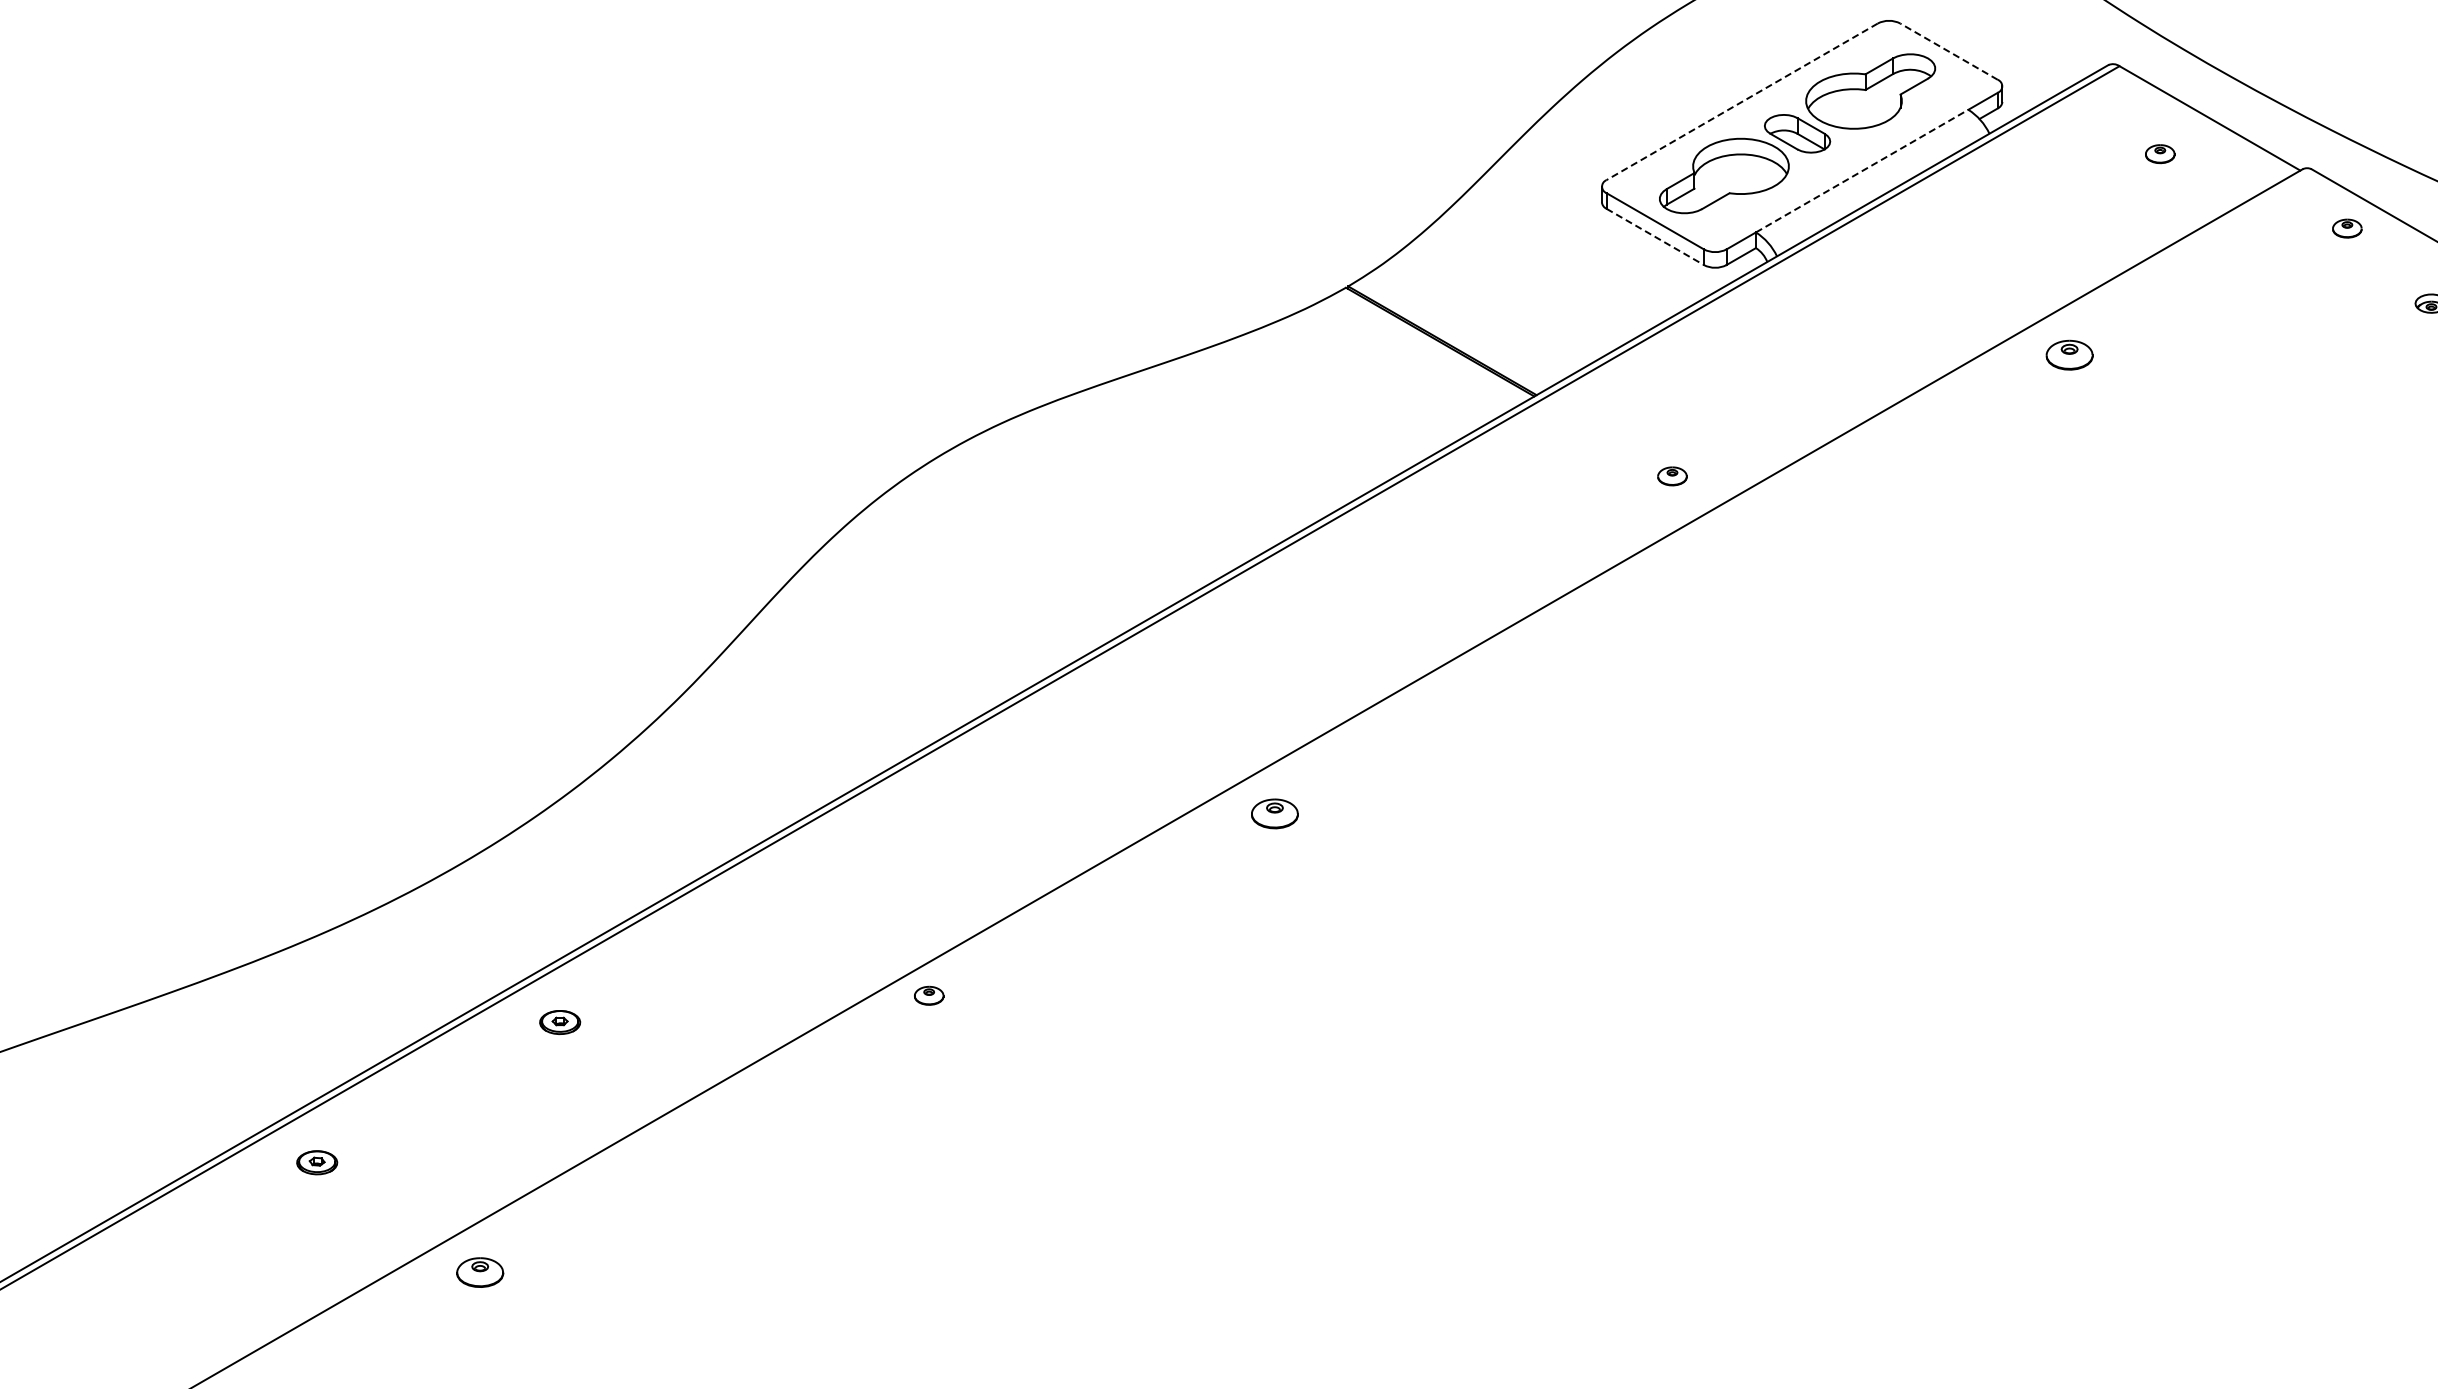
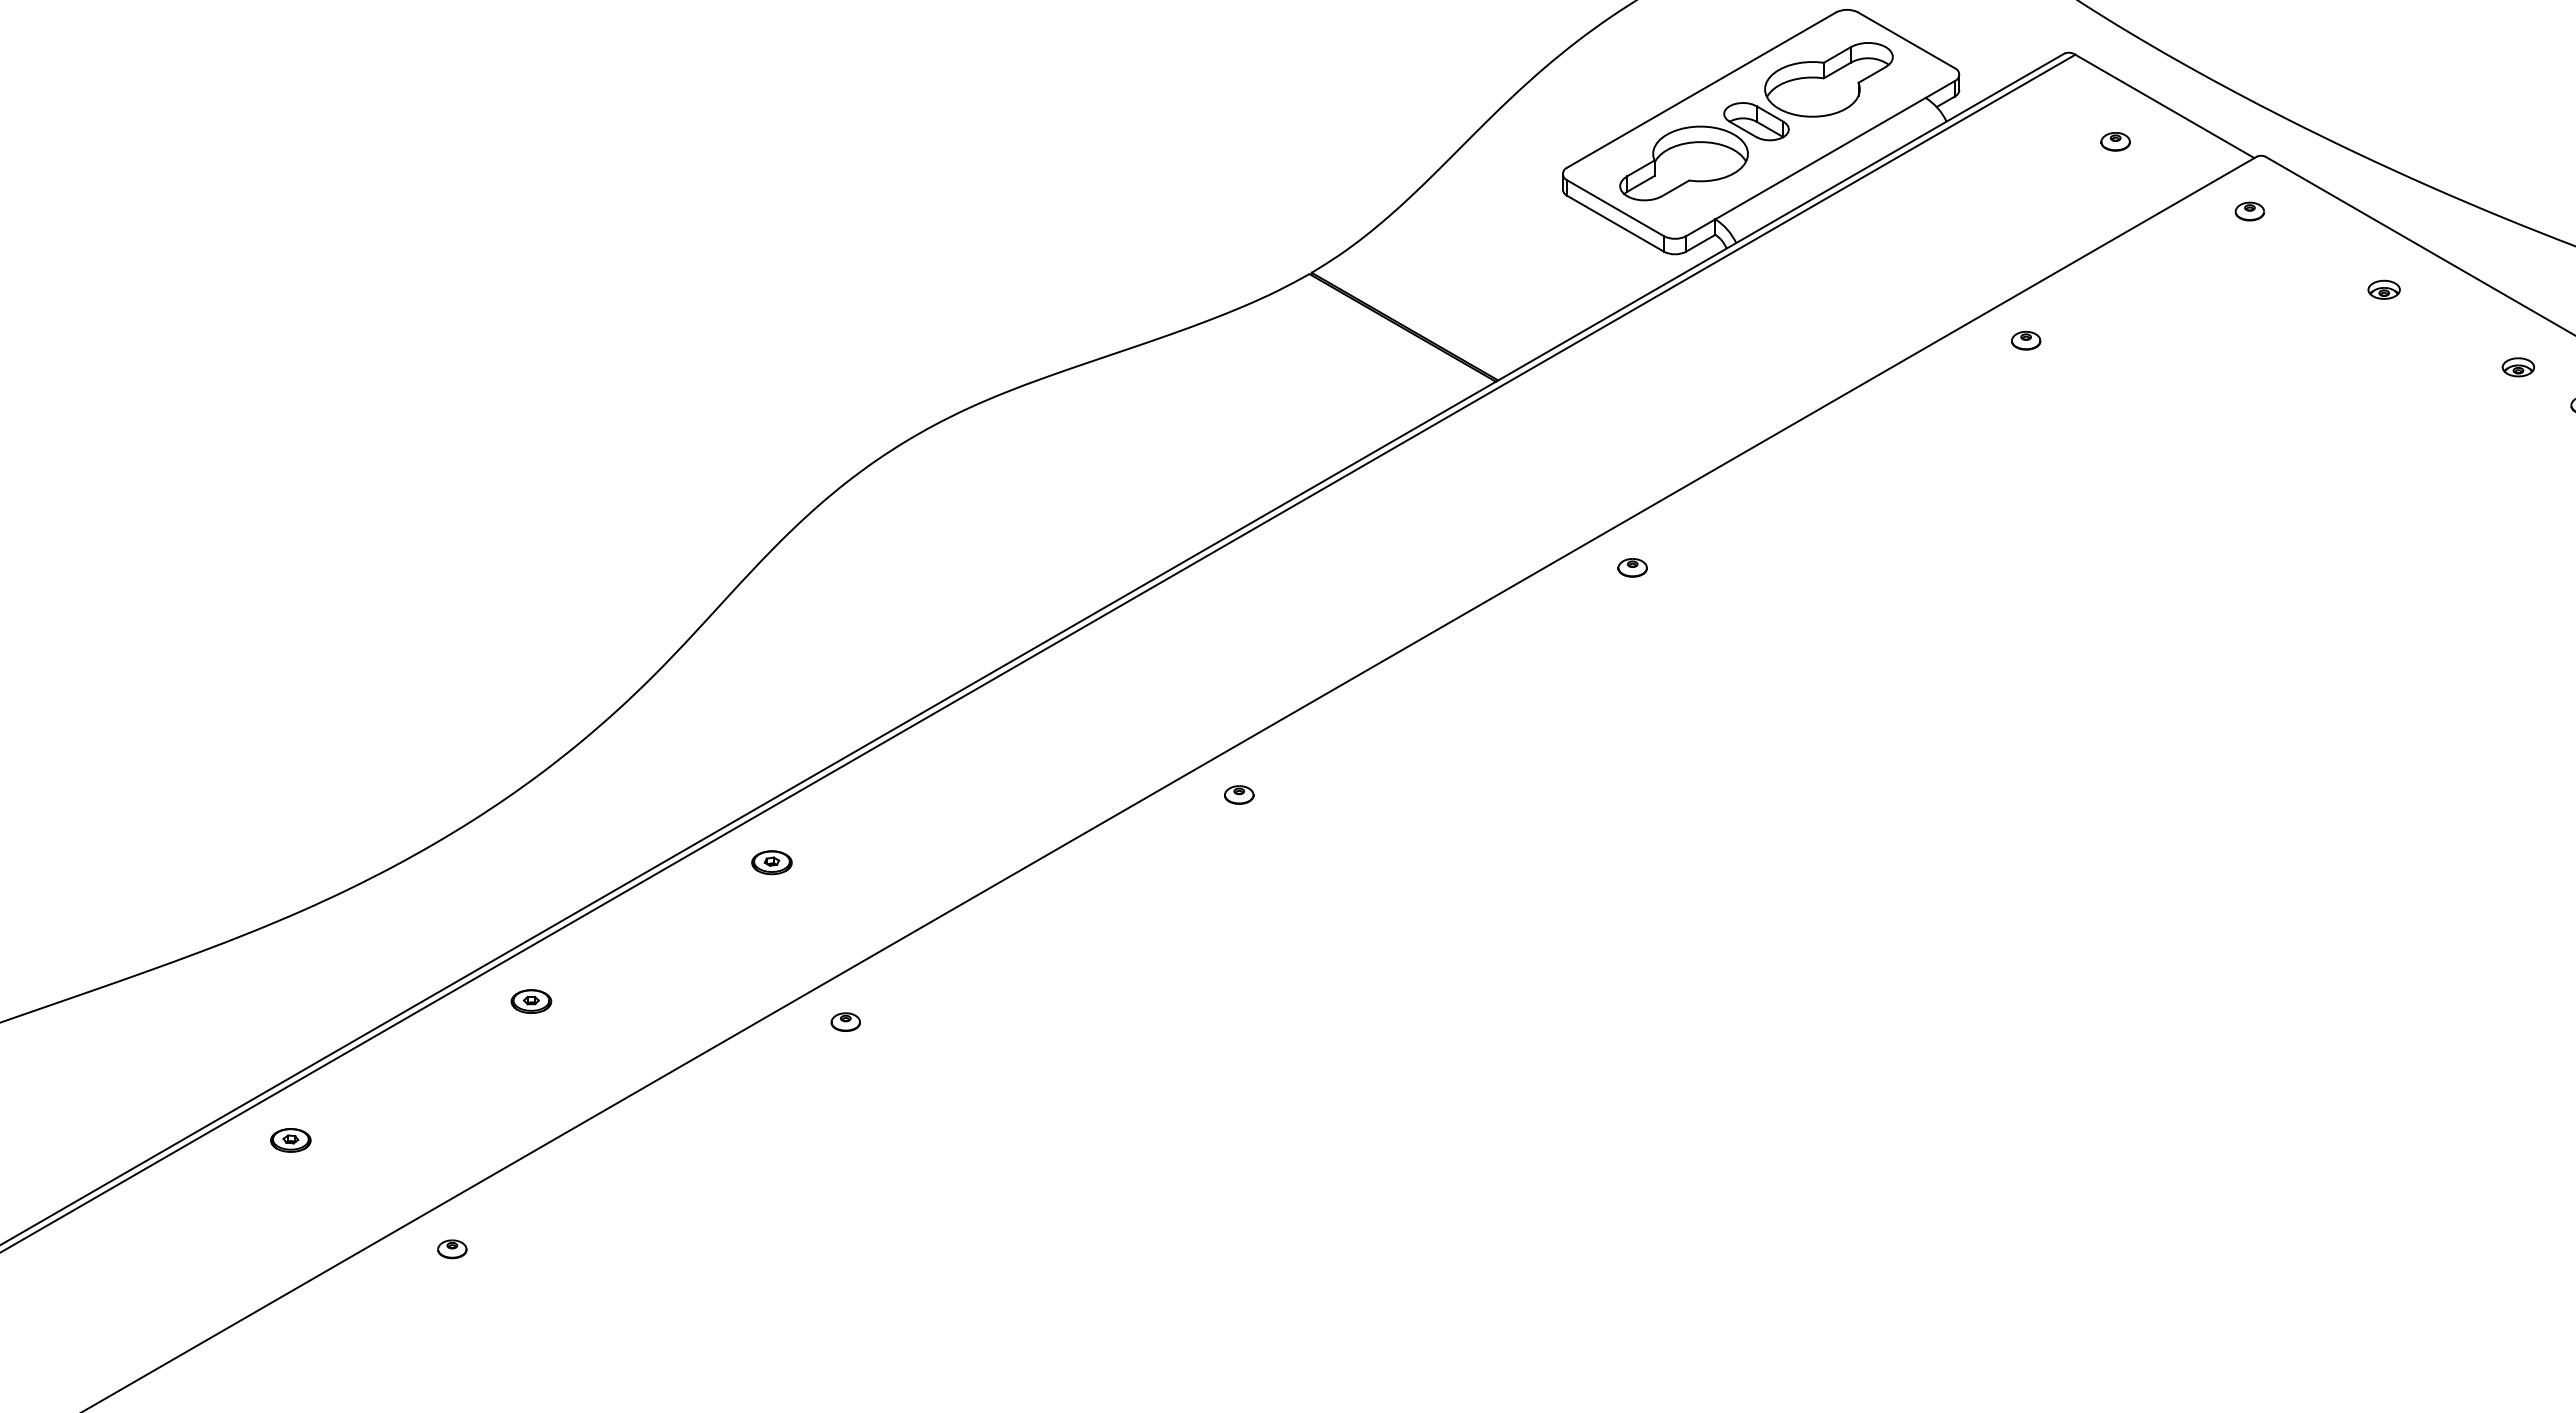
line: (1948, 51) -> (1906, 40), dashed -> solid
line: (1741, 102) -> (1701, 90), dashed -> solid
line: (1862, 170) -> (1820, 158), dashed -> solid
part: (2346, 228) -> (2249, 211), moved
line: (1655, 236) -> (1615, 223), dashed -> solid
part: (2070, 354) -> (2026, 340), size x0.62
part: (1672, 476) -> (1632, 567), moved
part: (1275, 813) -> (1239, 794), size x0.62
part: (802, 882) -> (771, 862), added
part: (928, 995) -> (845, 1021), moved
part: (480, 1272) -> (452, 1249), size x0.62

